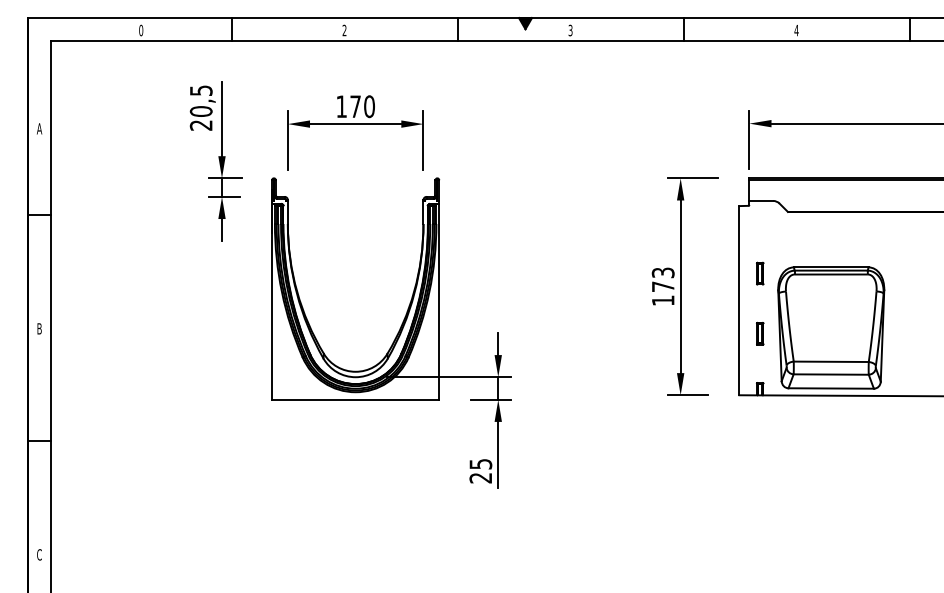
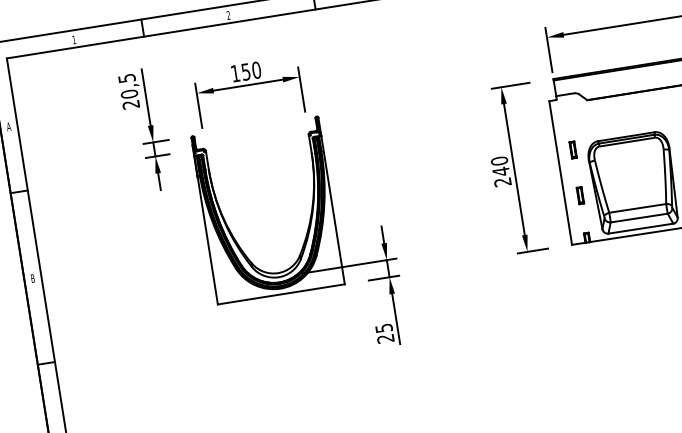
text: (141, 30) -> (74, 39), 0 -> 1
text: (355, 106) -> (245, 71), 170 -> 150
text: (662, 286) -> (500, 171), 173 -> 240

